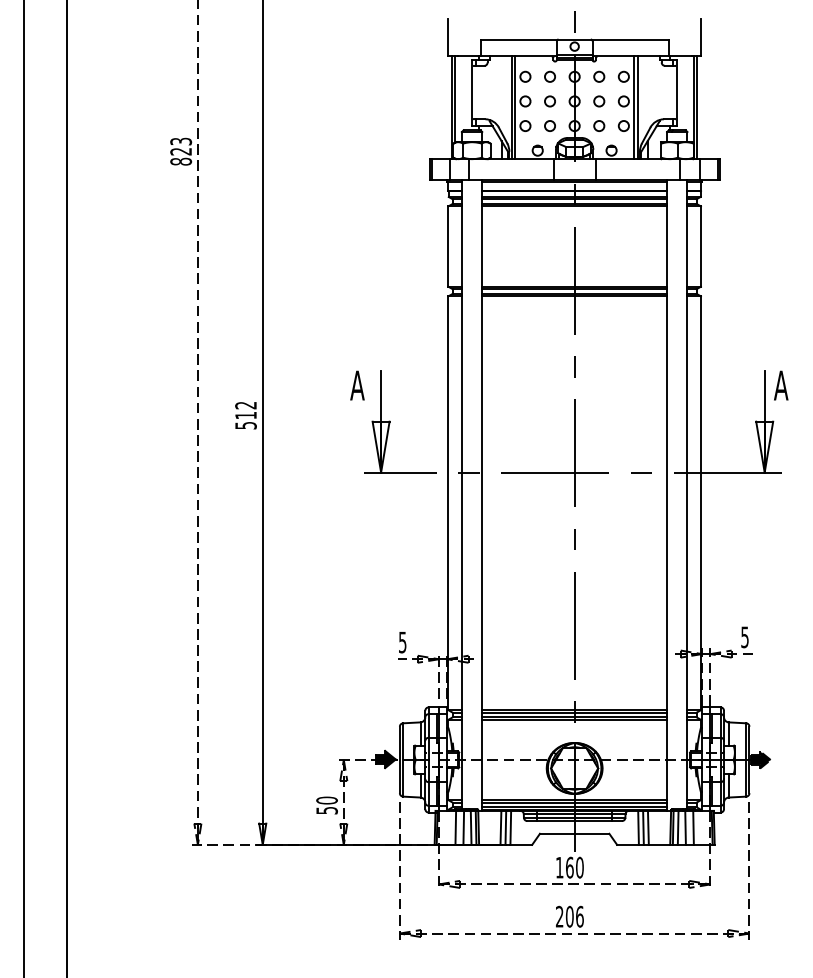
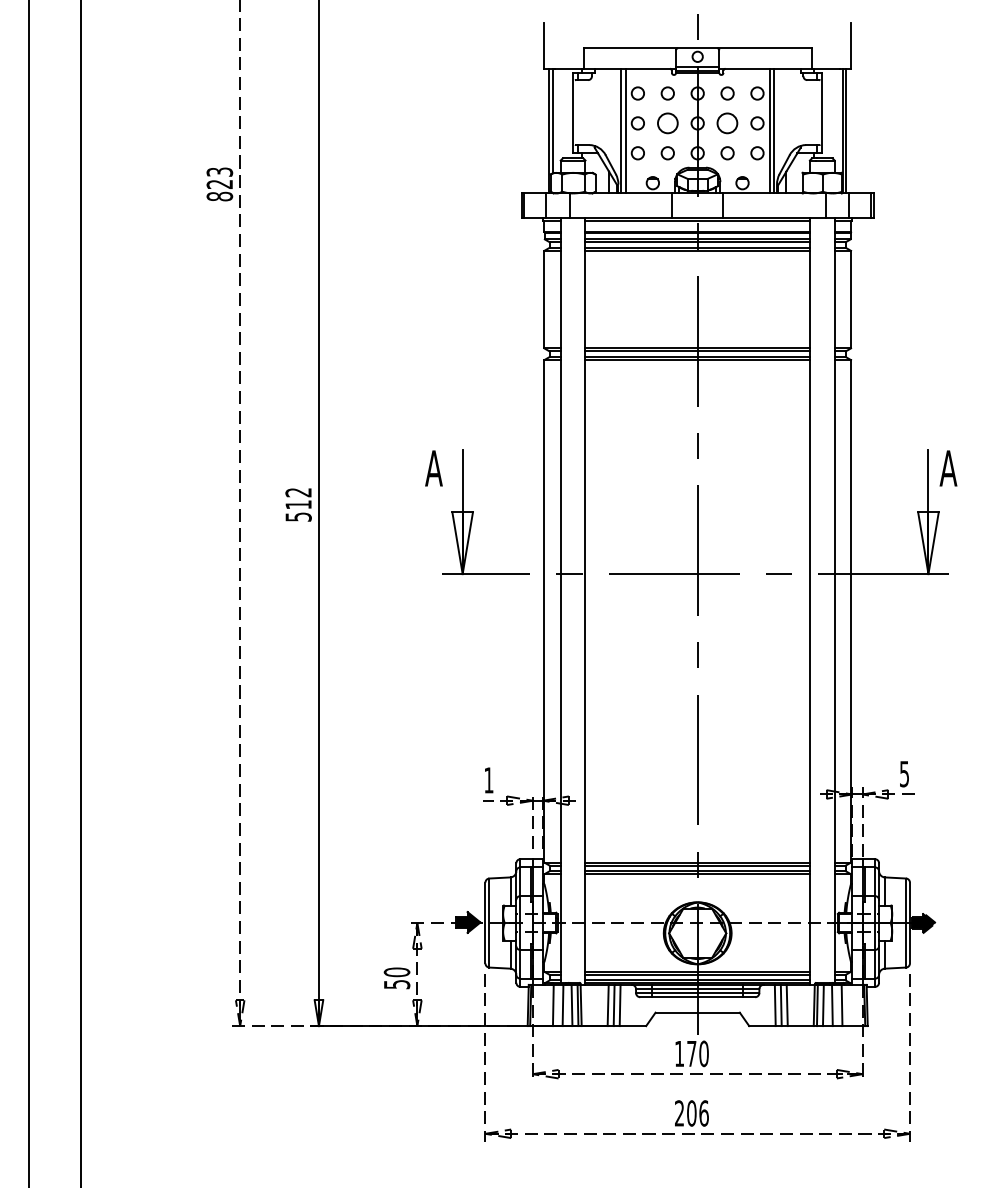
circle: (549, 101) -> (667, 123), size x1.6
circle: (599, 101) -> (727, 123), size x1.6
text: (402, 642) -> (488, 780), 5 -> 1
text: (569, 867) -> (691, 1053), 160 -> 170

